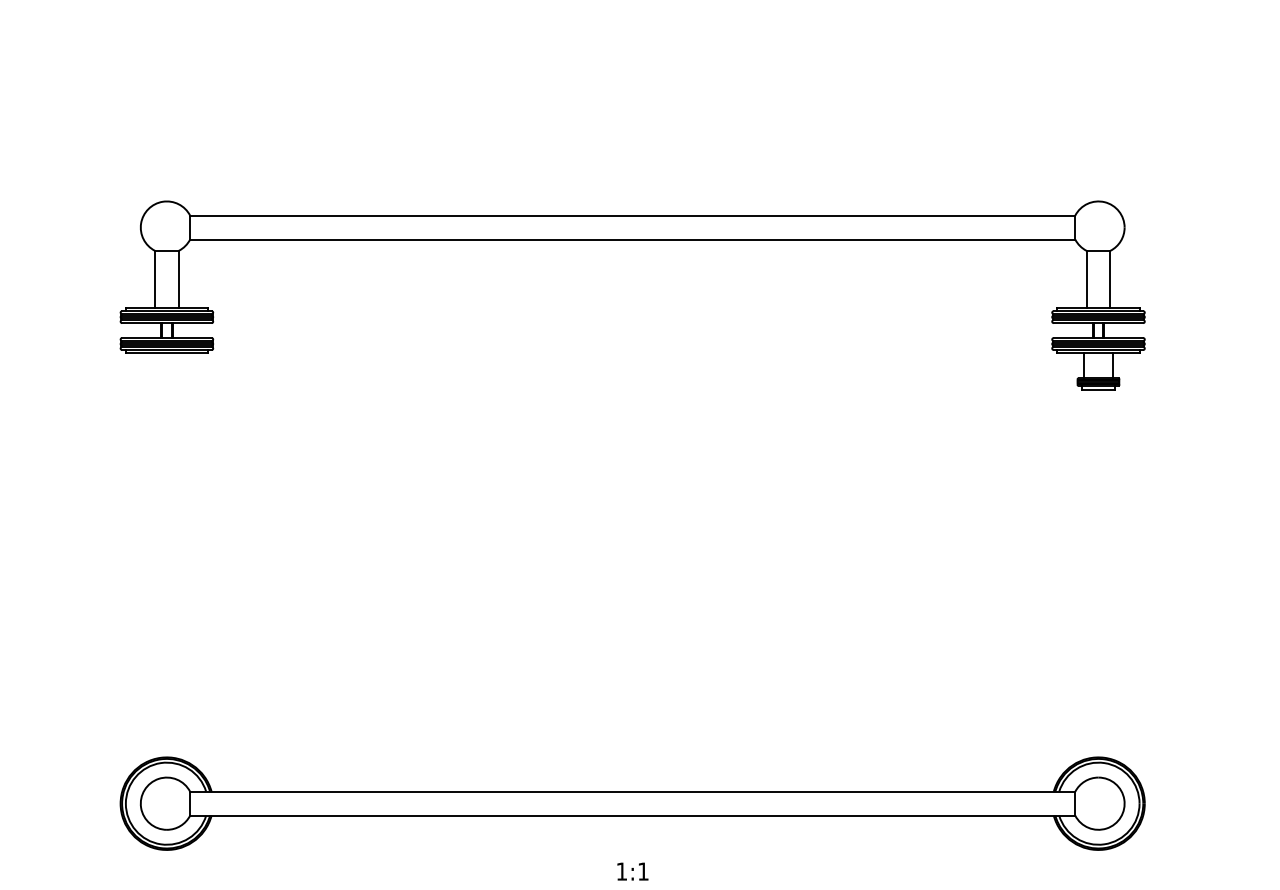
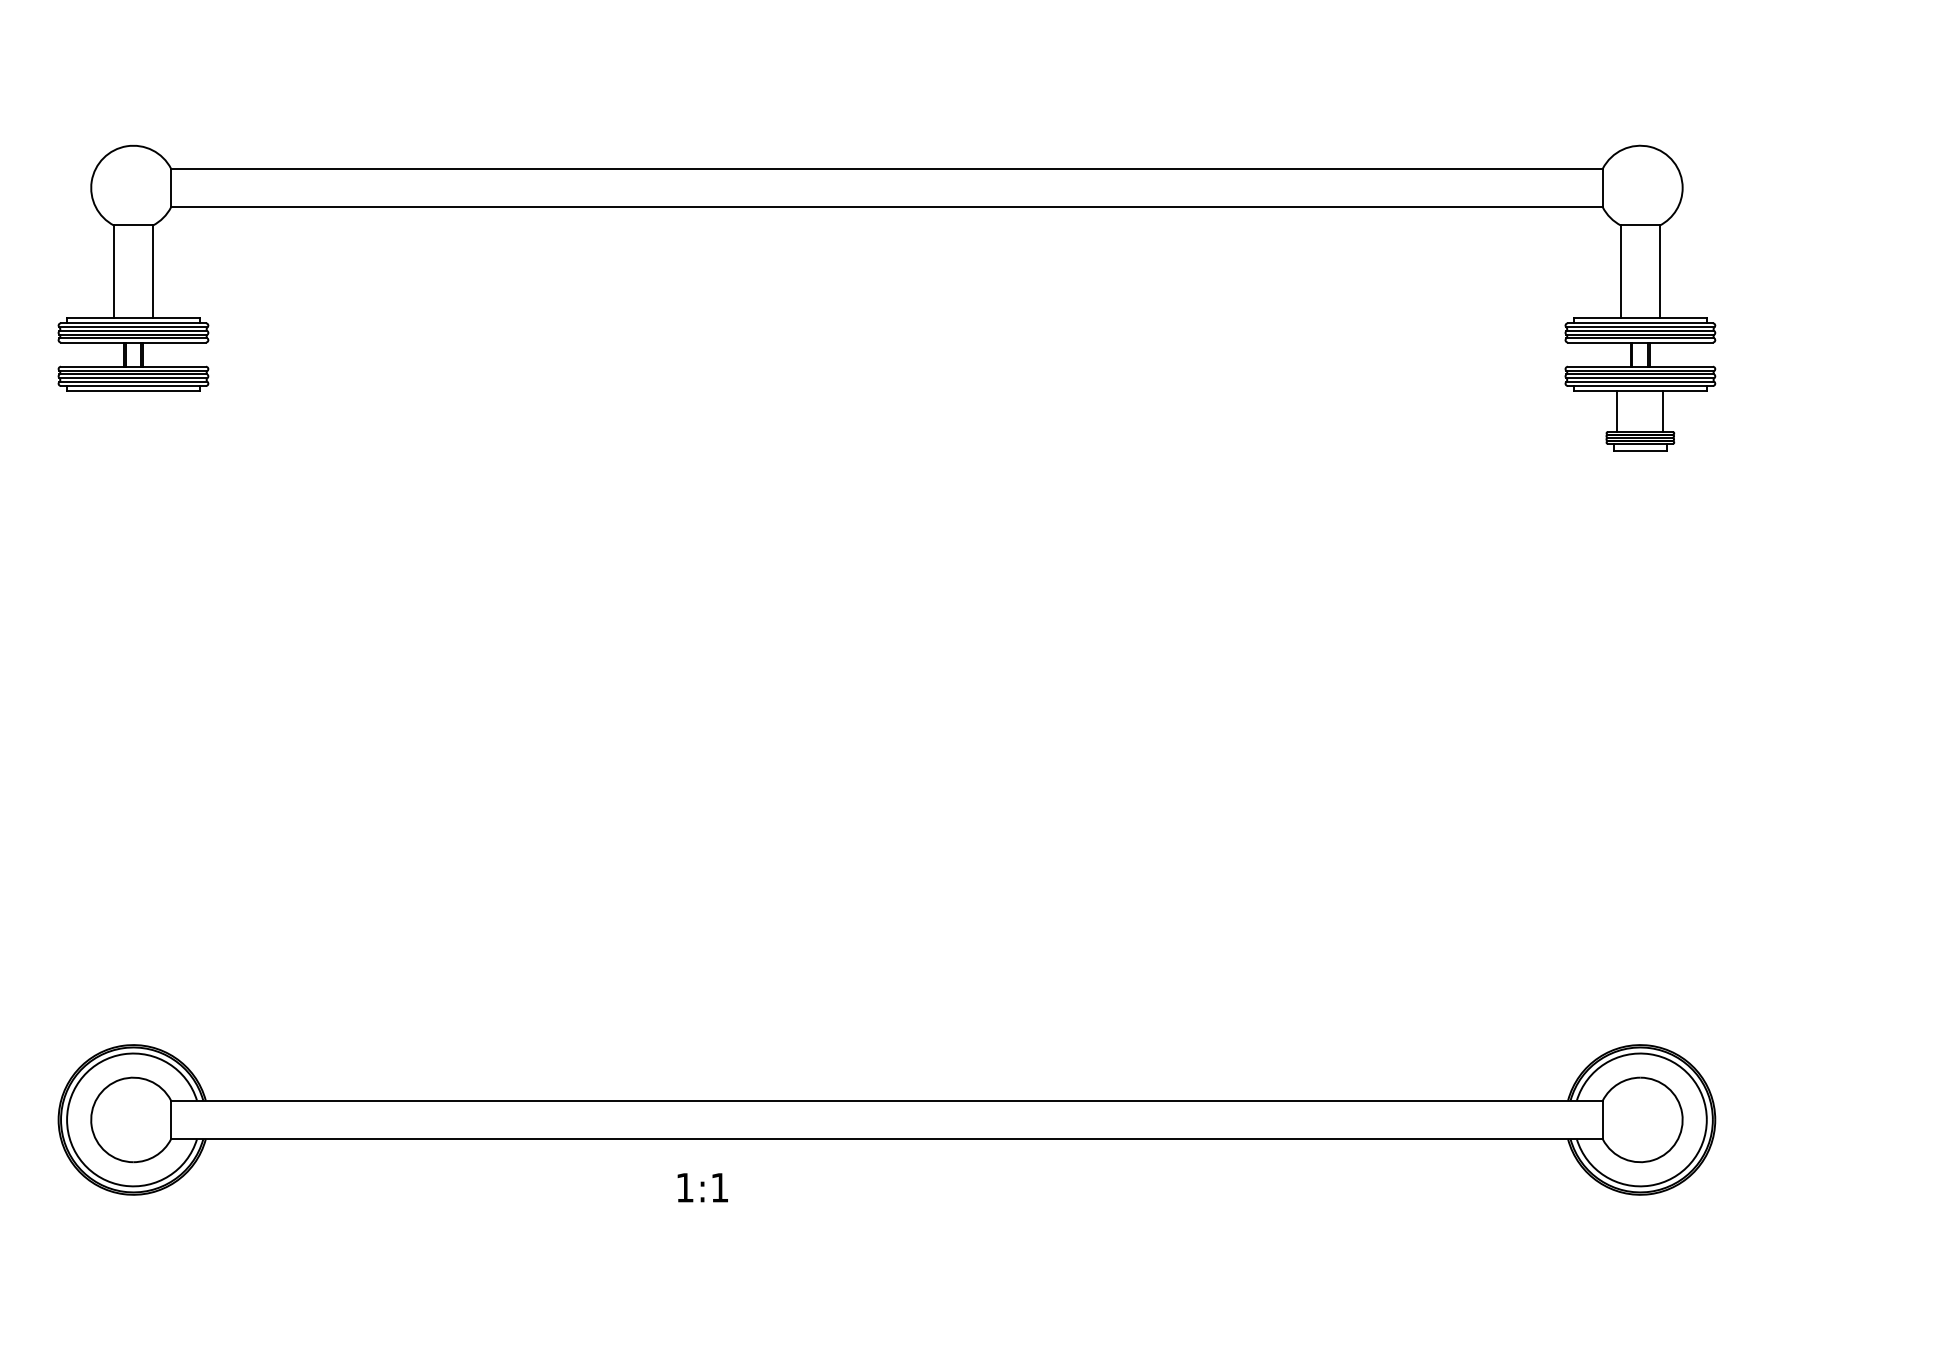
text: (632, 871) -> (702, 1187), moved

